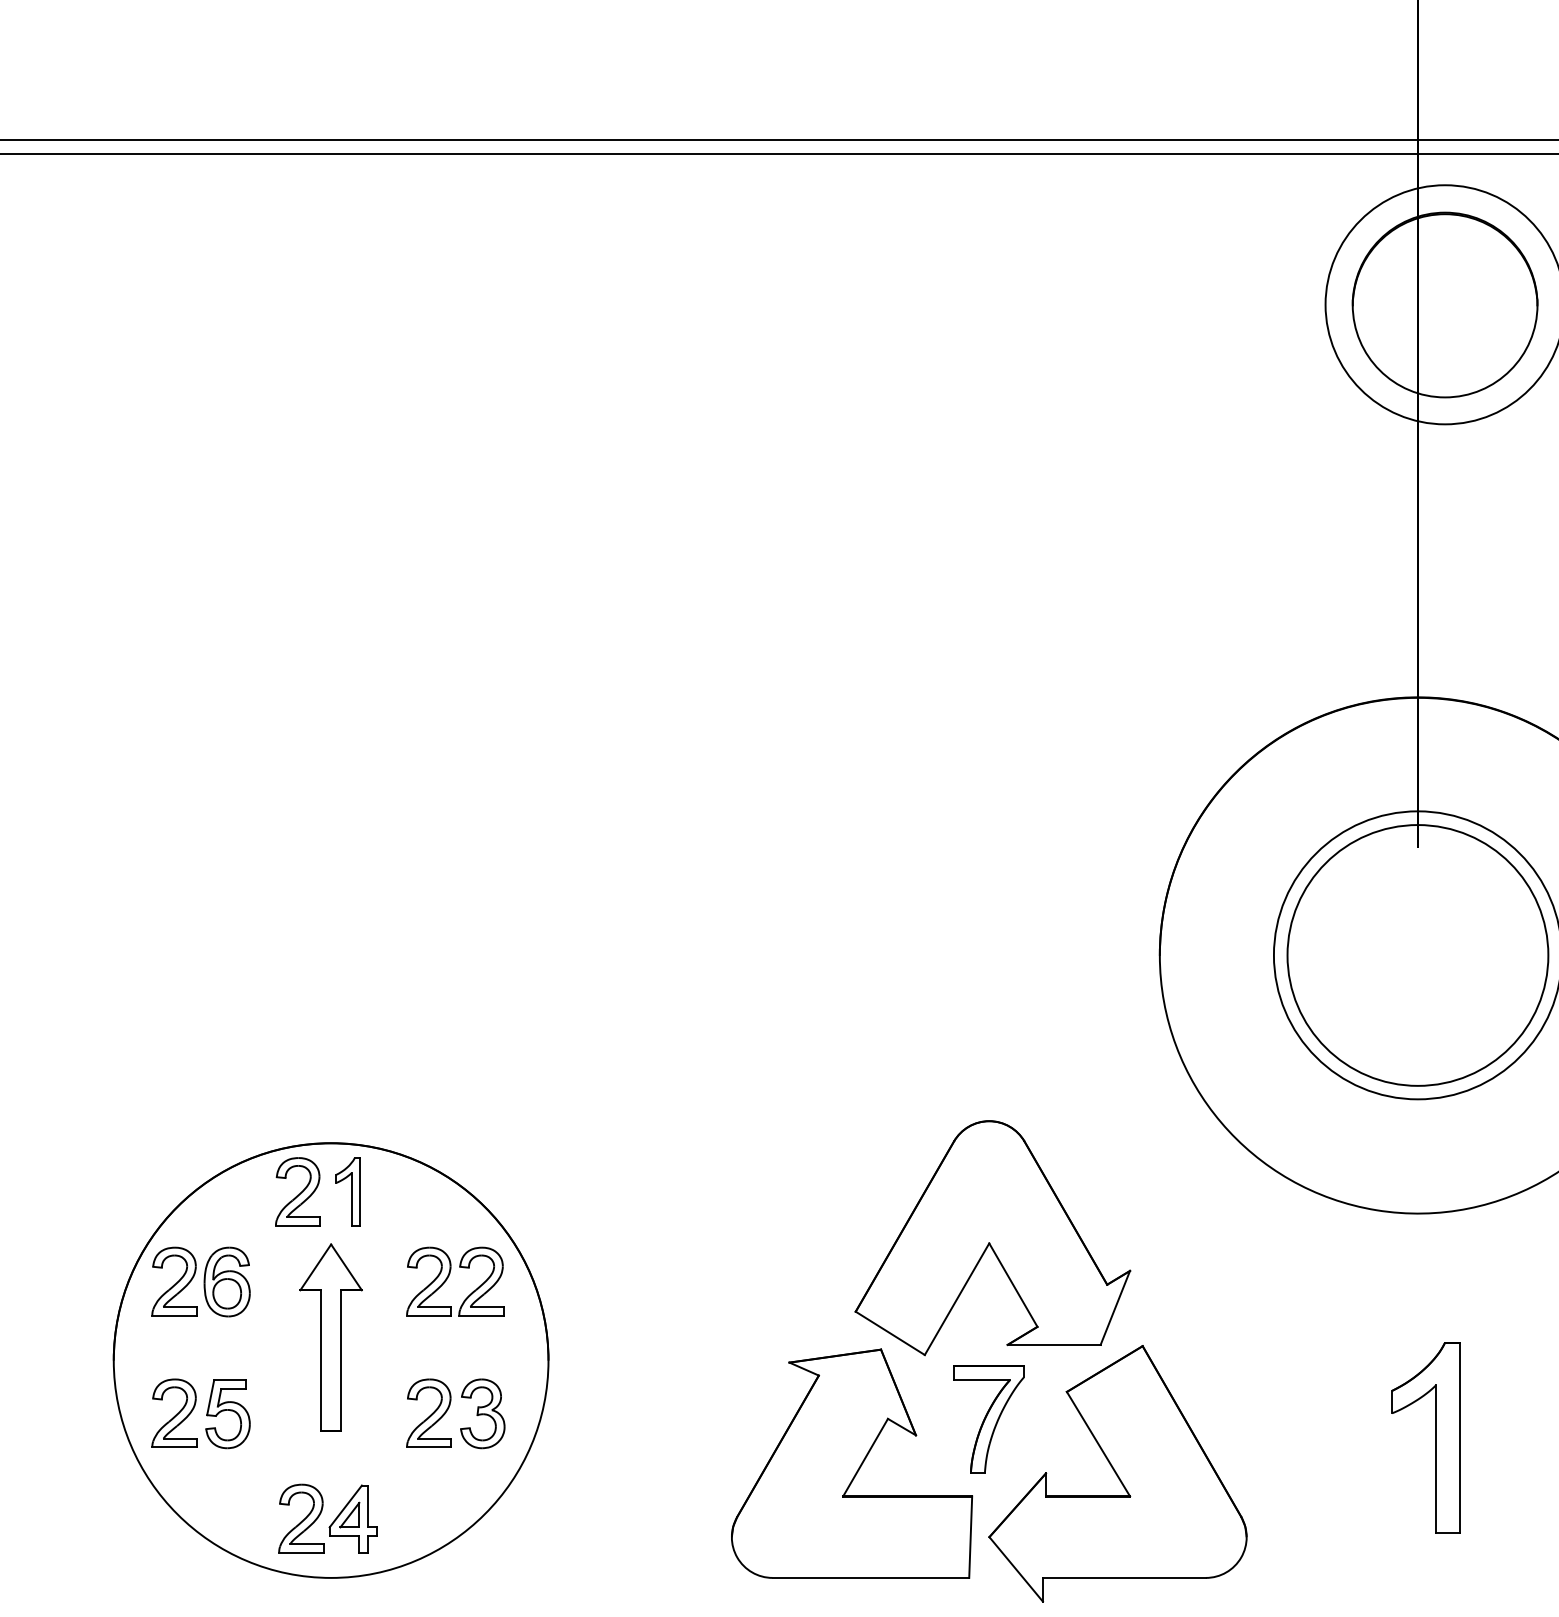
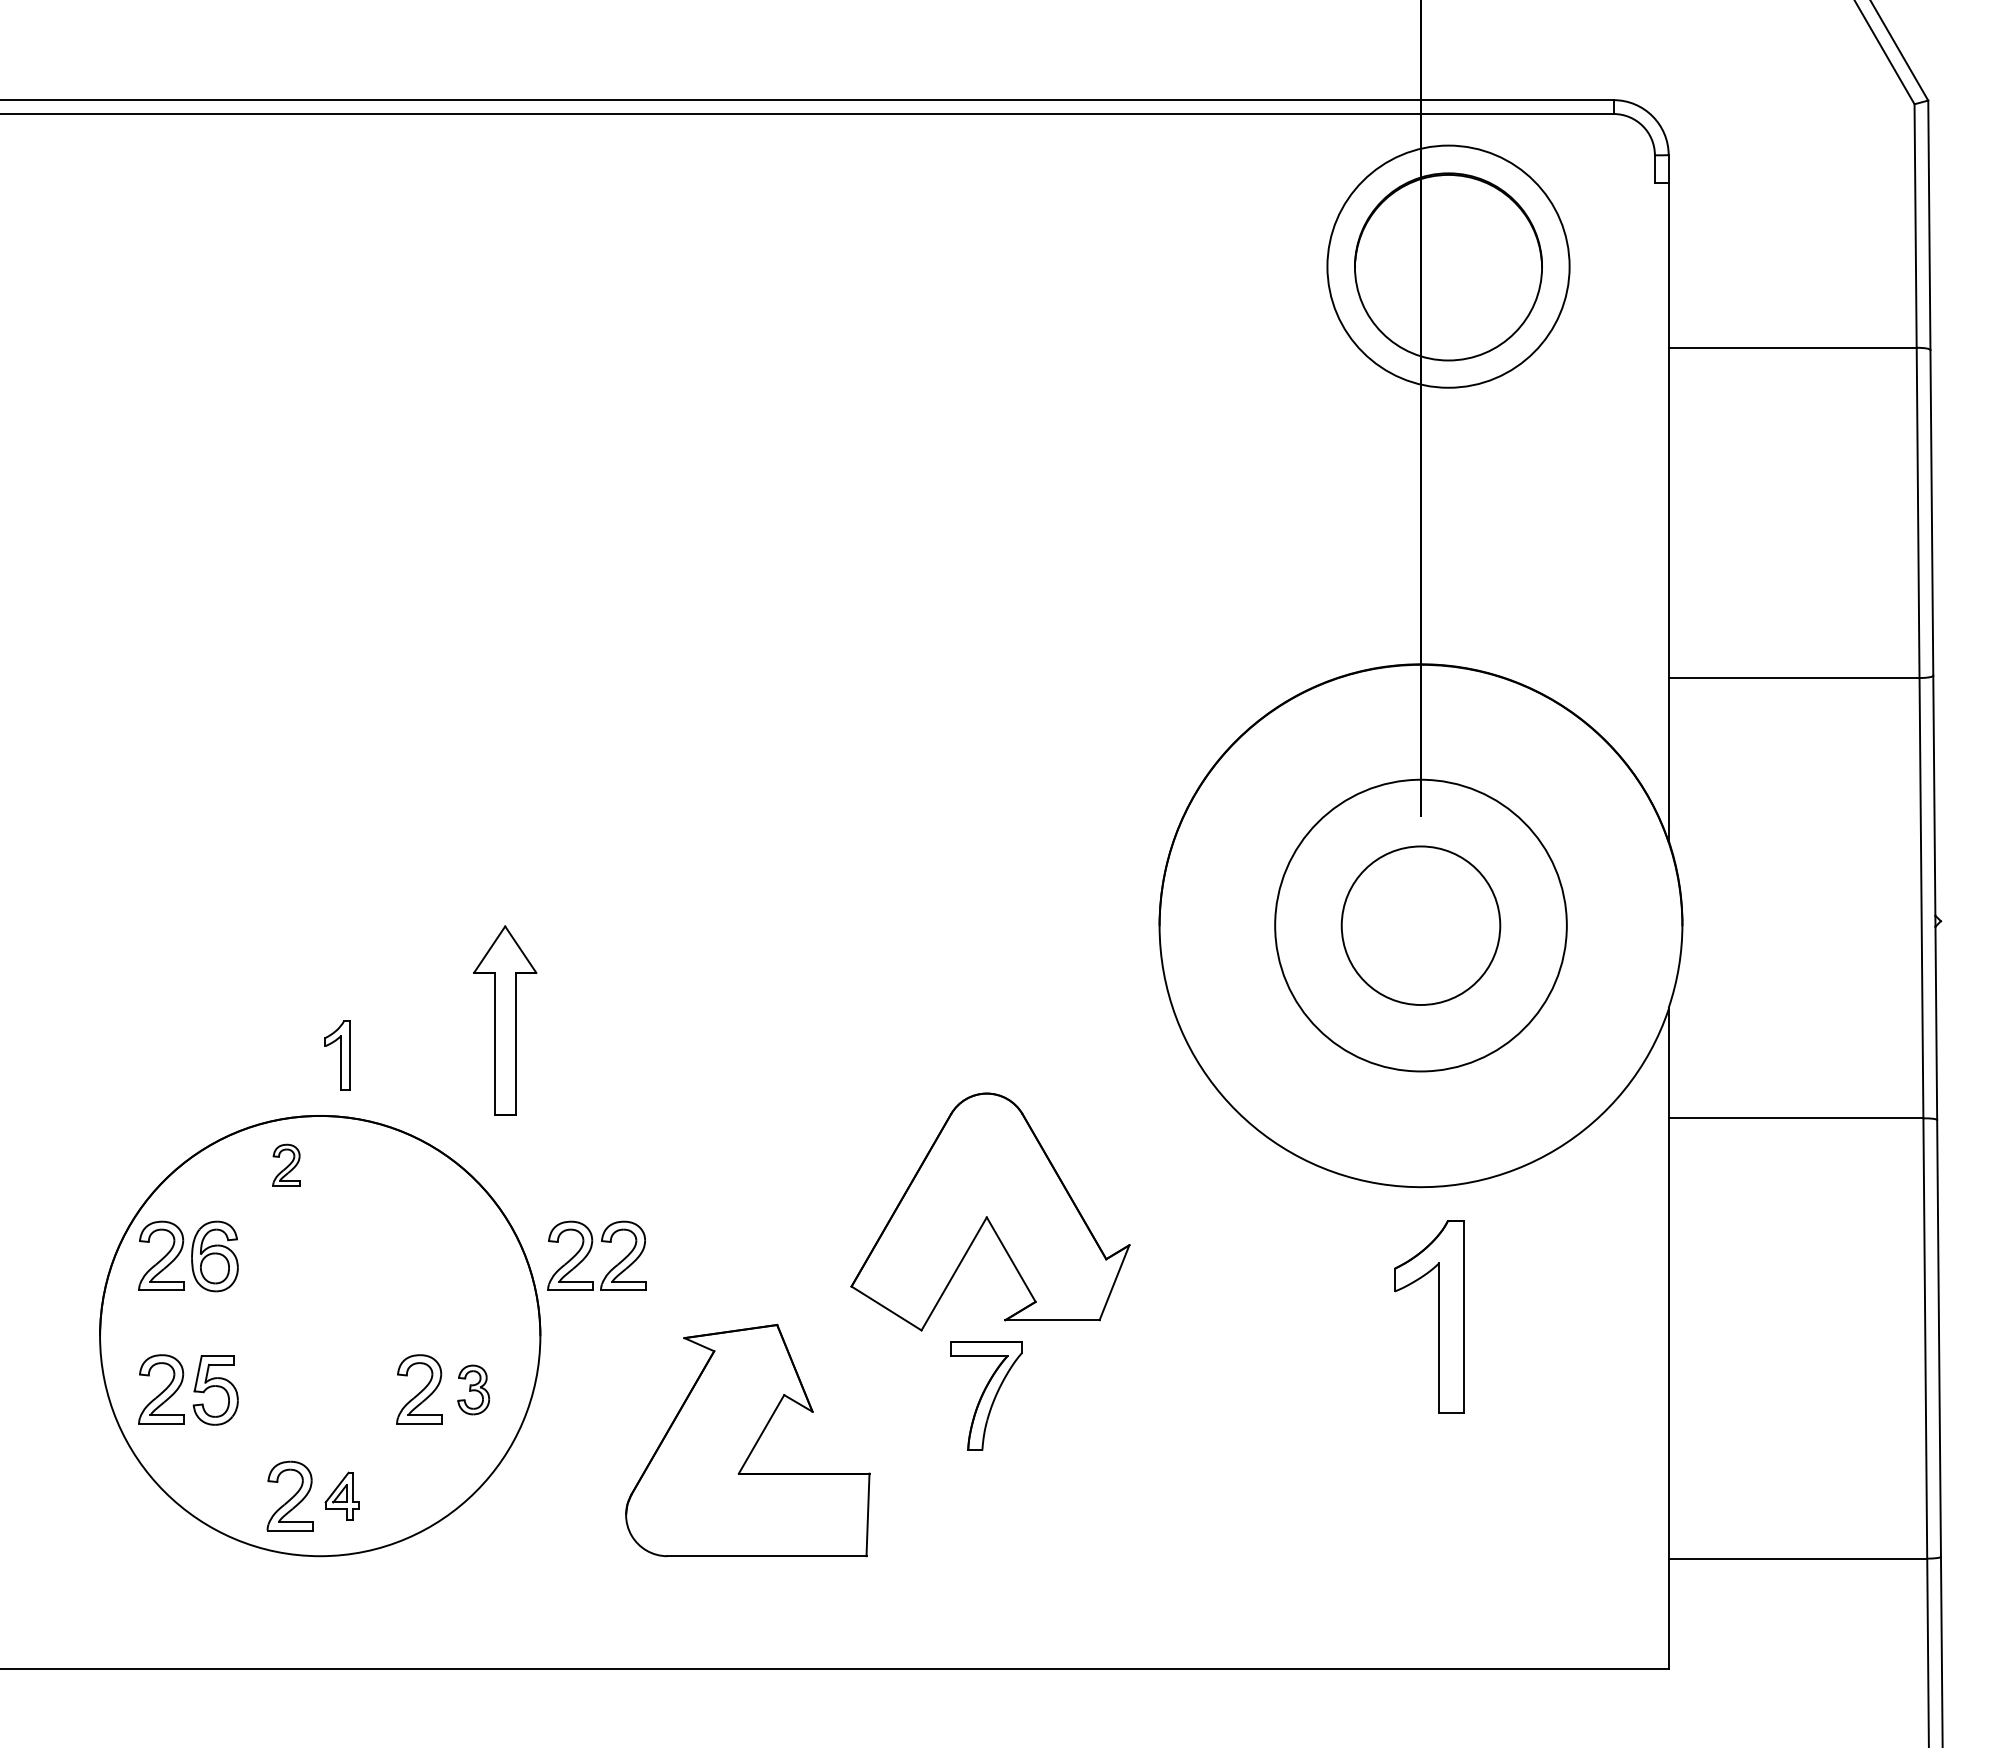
circle: (1417, 955) -> (1420, 925), size x0.6
part: (297, 1192) -> (286, 1165), size x0.6
part: (348, 1192) -> (337, 1055), moved
part: (448, 1277) -> (590, 1251), moved
part: (331, 1337) -> (505, 1020), moved
part: (482, 1413) -> (473, 1389), size x0.7
part: (1435, 1438) -> (1438, 1316), moved
part: (851, 1463) -> (747, 1440), moved
part: (1117, 1473) -> (1116, 1450), removed
part: (352, 1518) -> (341, 1496), size x0.7

